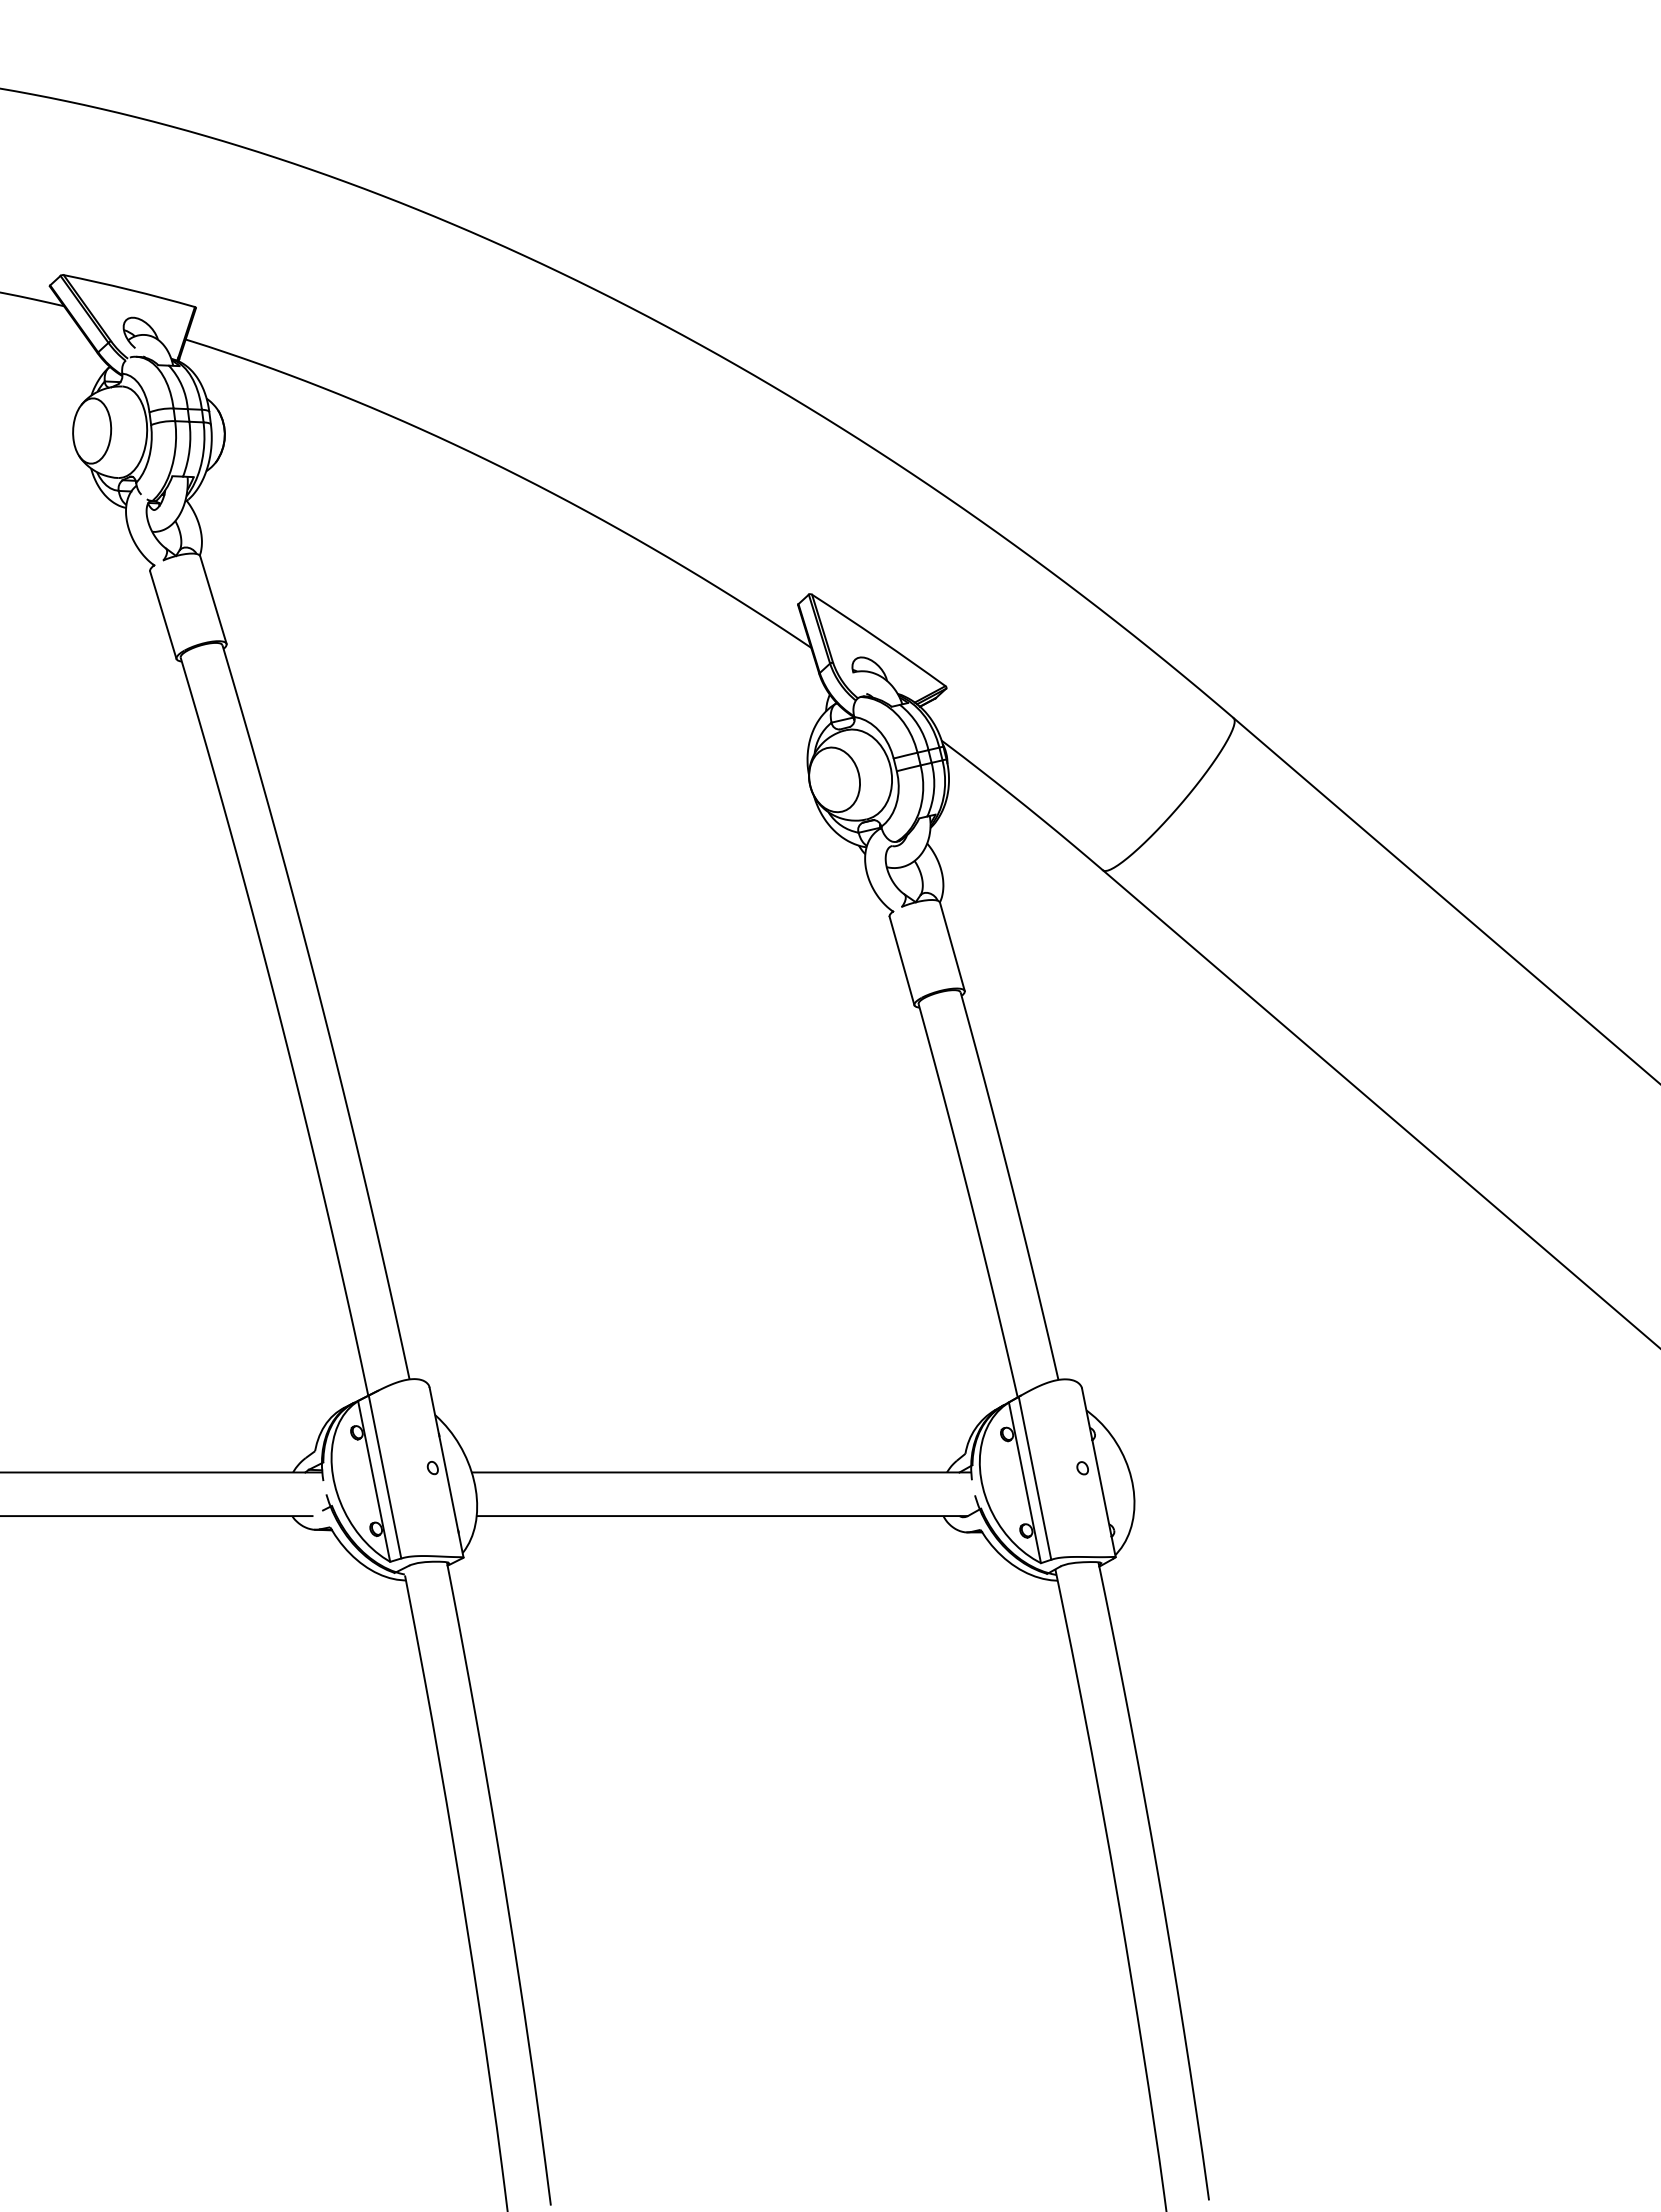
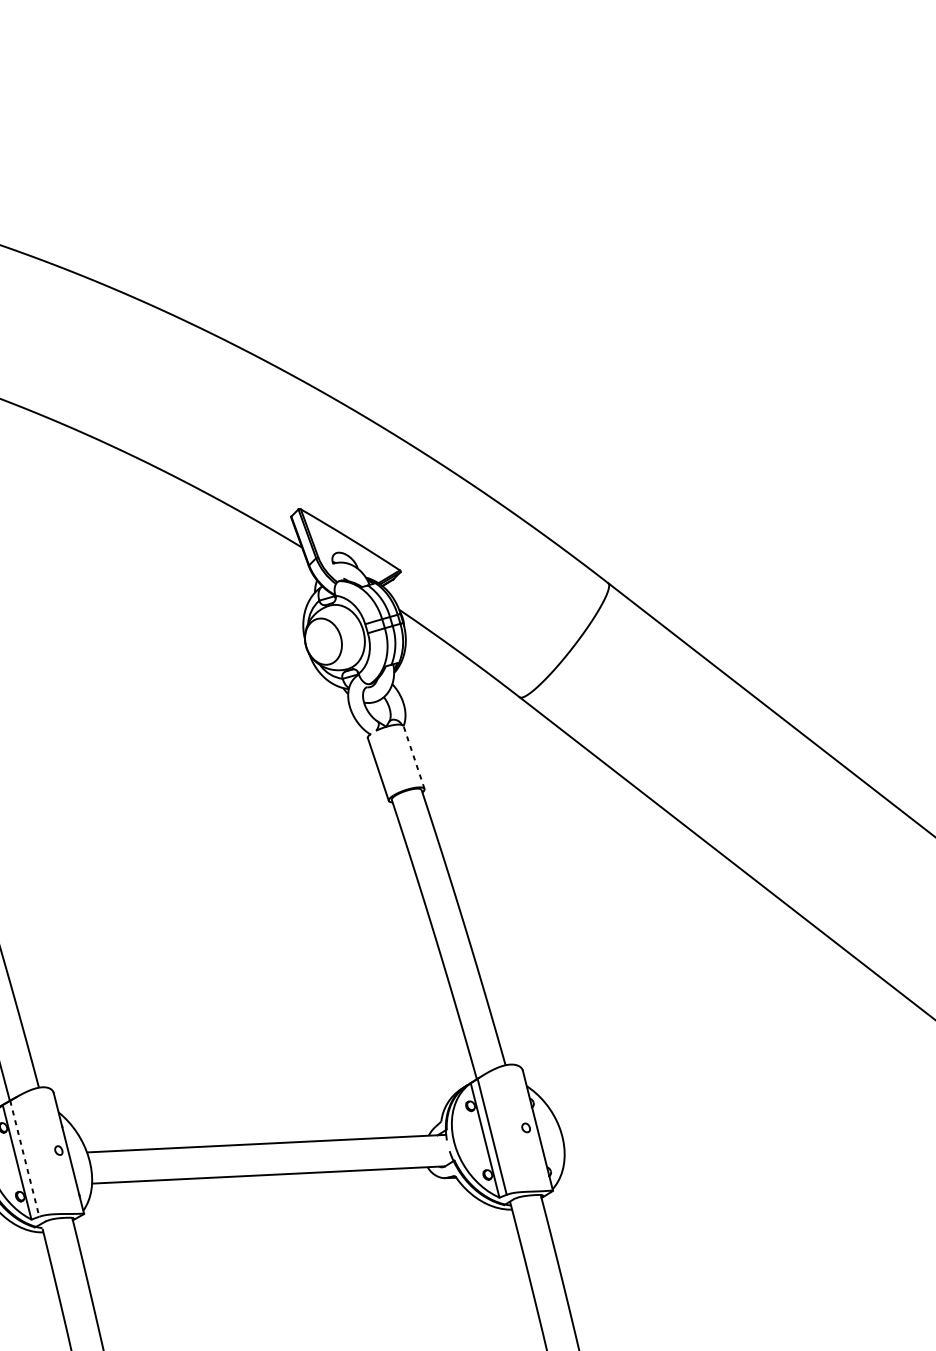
line: (952, 946) -> (414, 757), solid -> dashed
line: (385, 1477) -> (25, 1159), solid -> dashed

